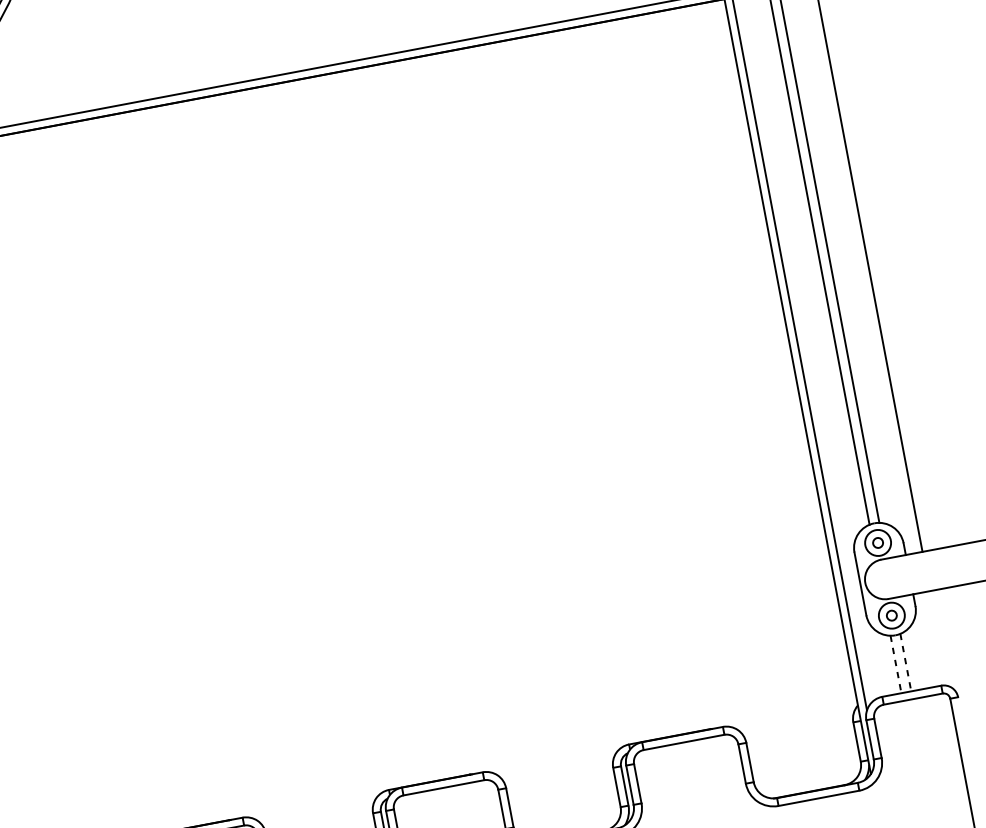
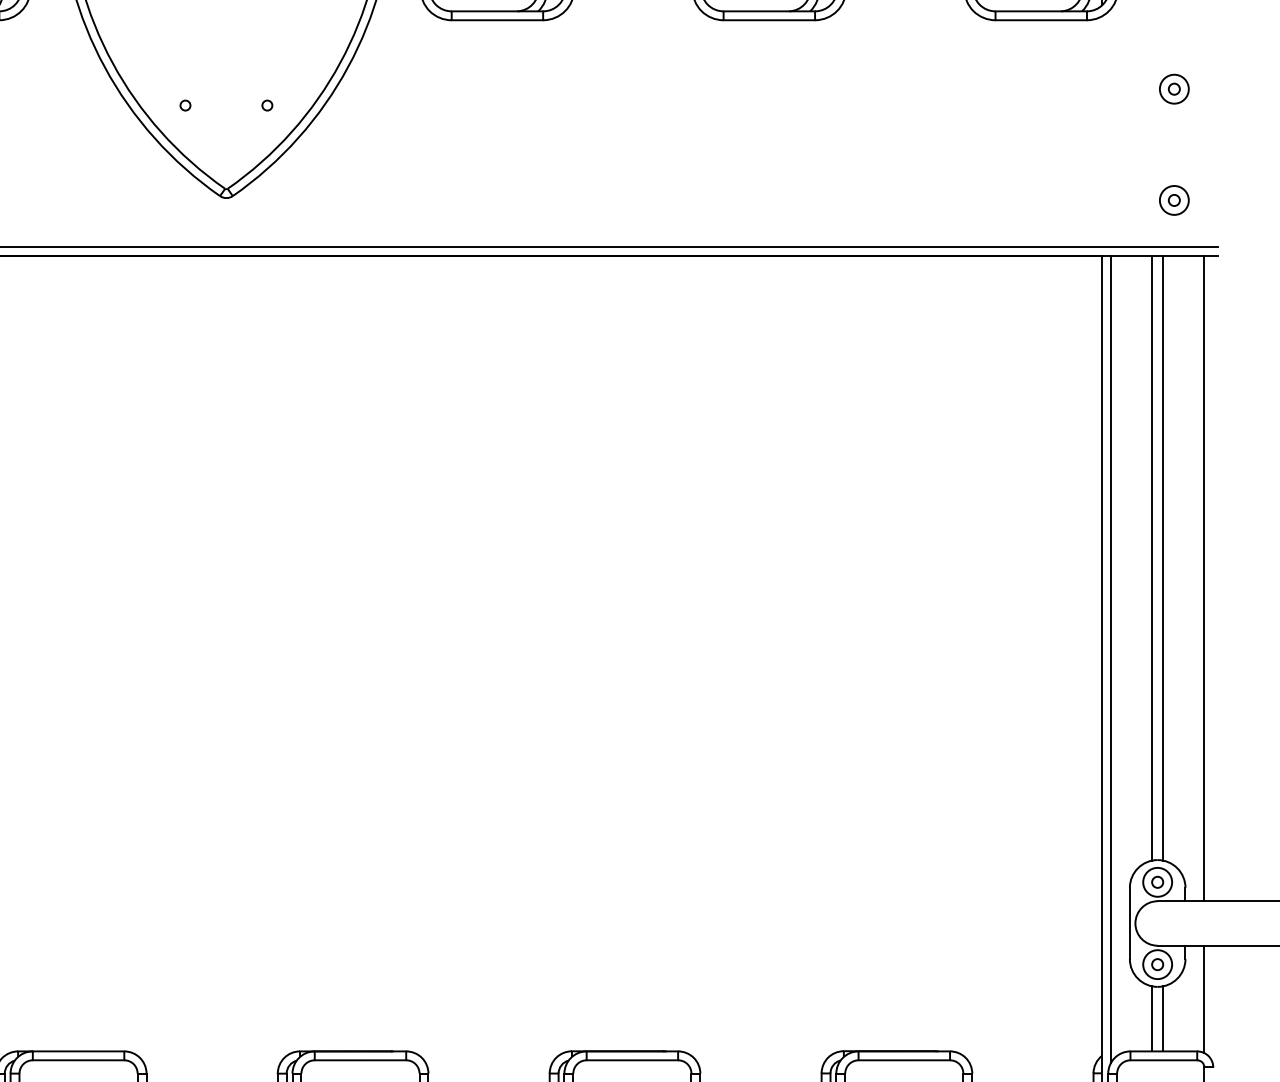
line: (939, 638) -> (1204, 999), added
line: (905, 662) -> (1163, 1018), dashed -> solid
line: (896, 664) -> (1152, 1018), dashed -> solid

